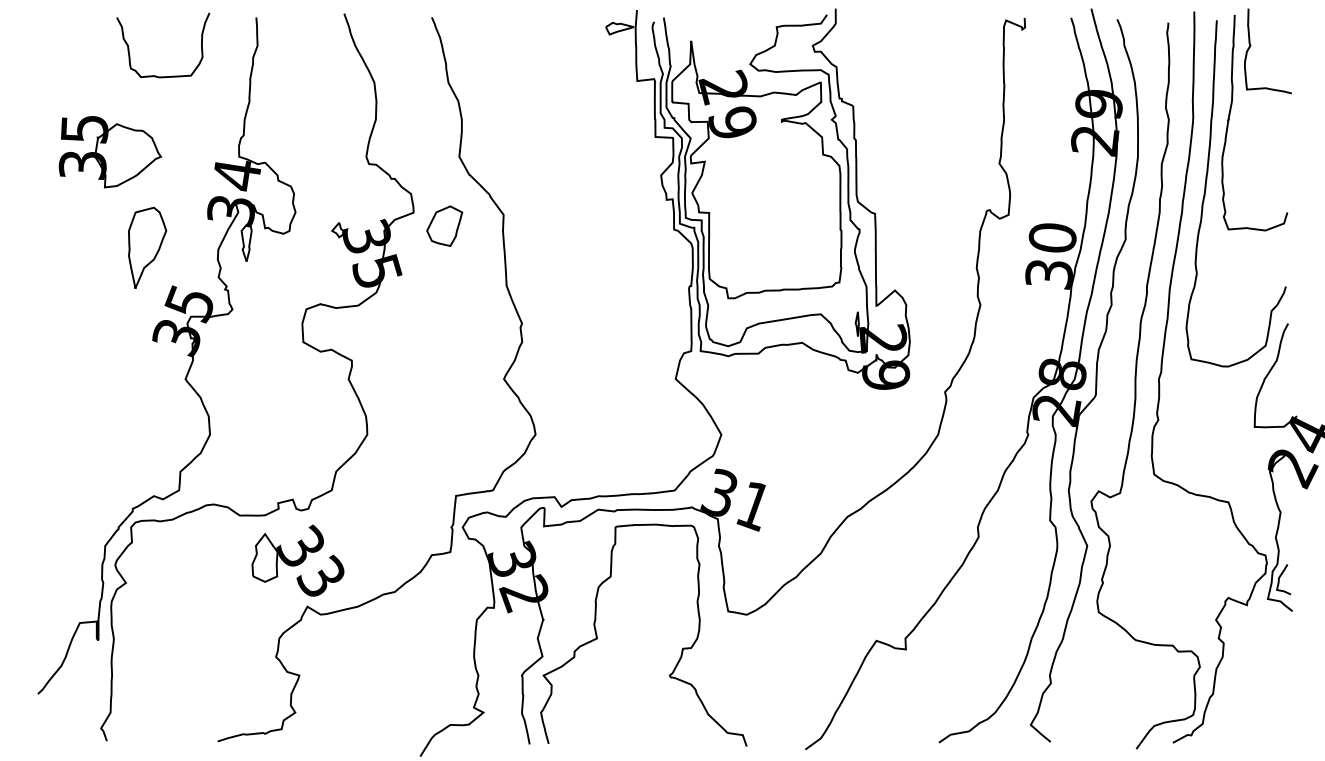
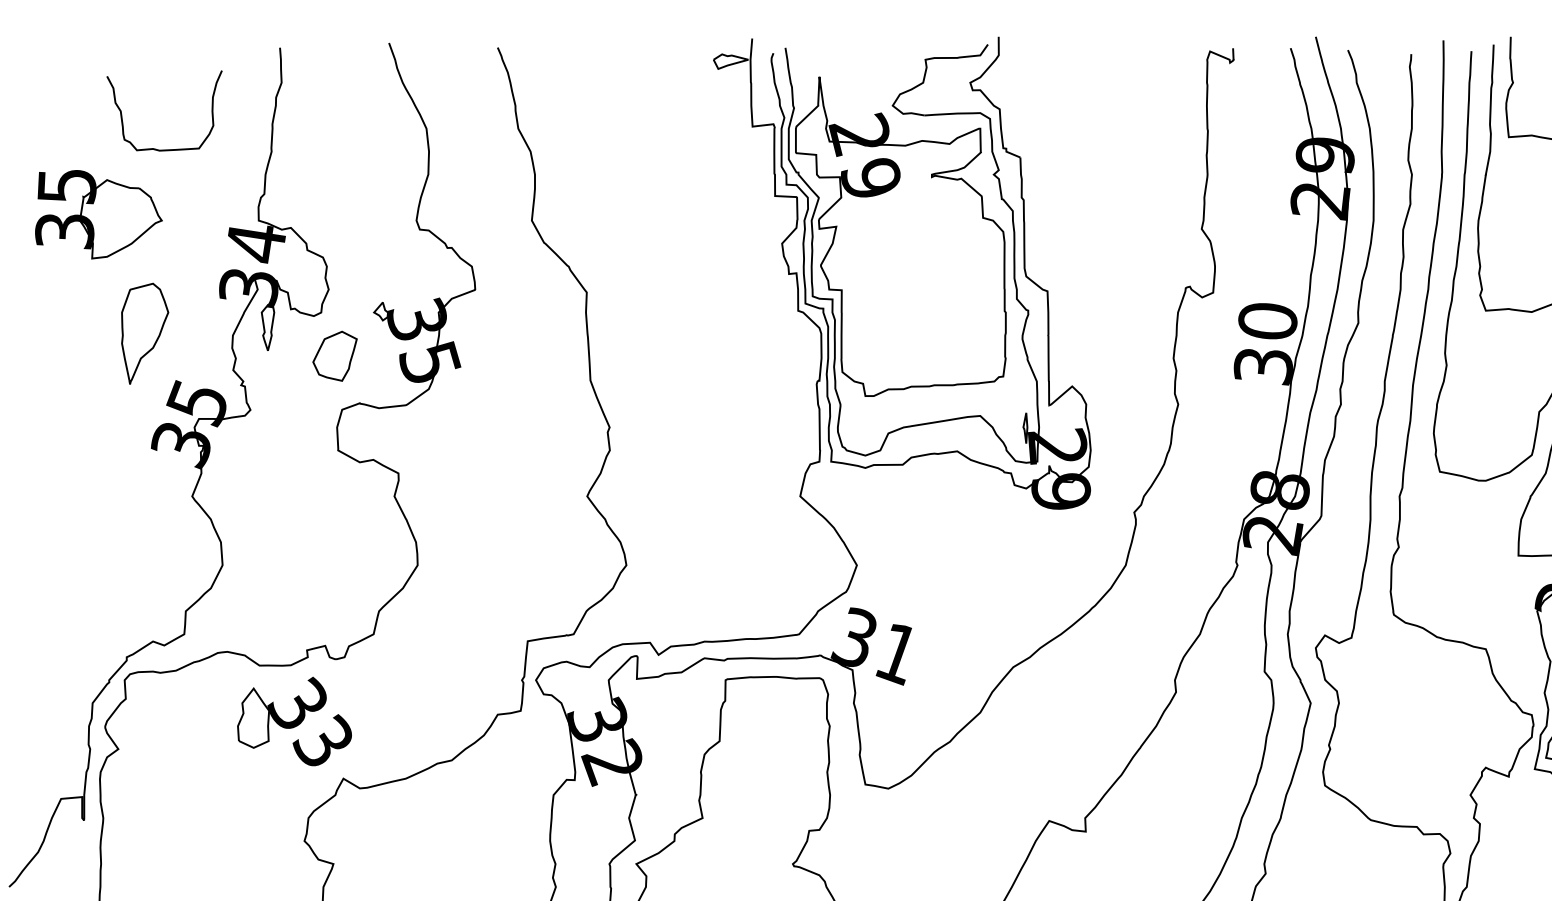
curve: (156, 75) -> (156, 148), moved
part: (444, 225) -> (334, 355), moved
part: (297, 560) -> (293, 721), moved

